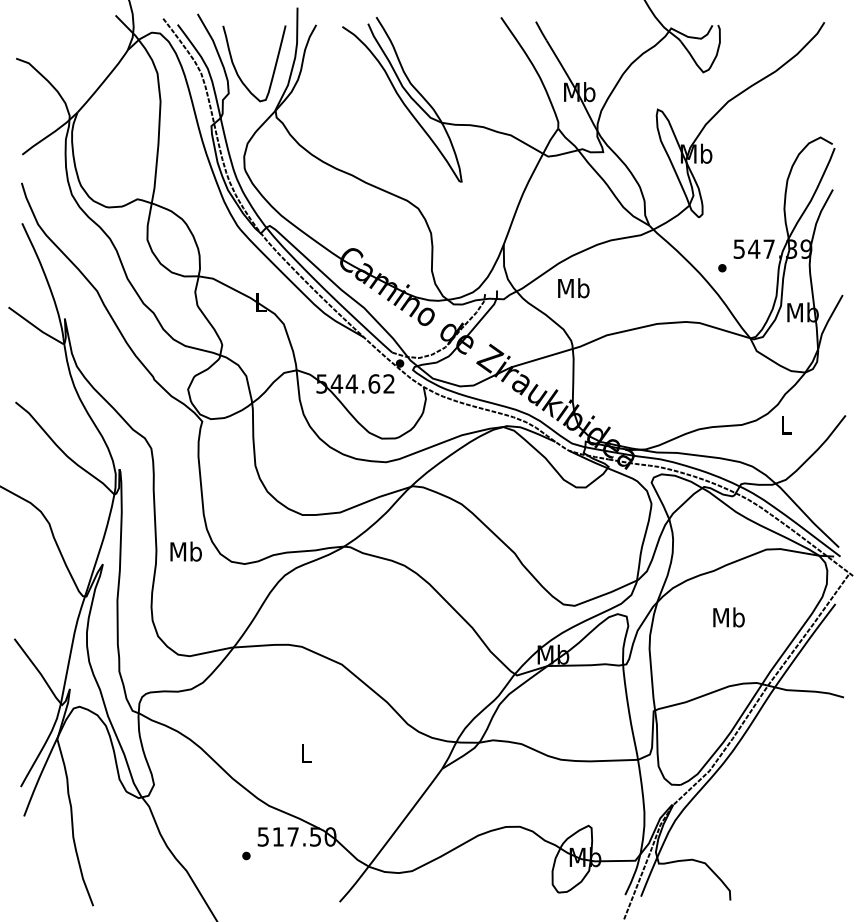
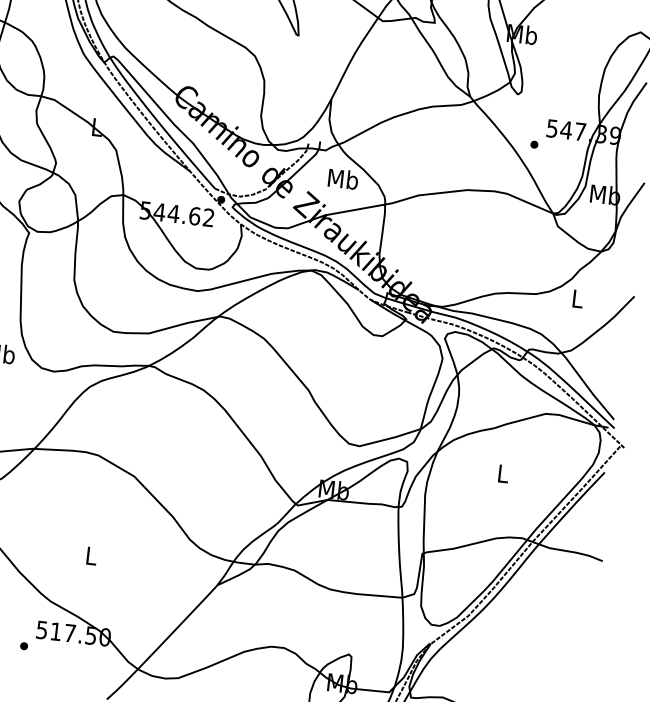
text: (573, 288) -> (343, 179), moved
text: (728, 617) -> (502, 473), Mb -> L

